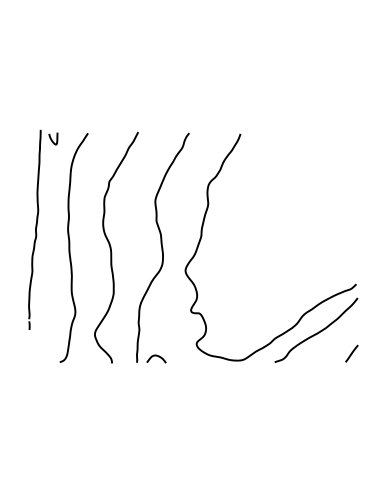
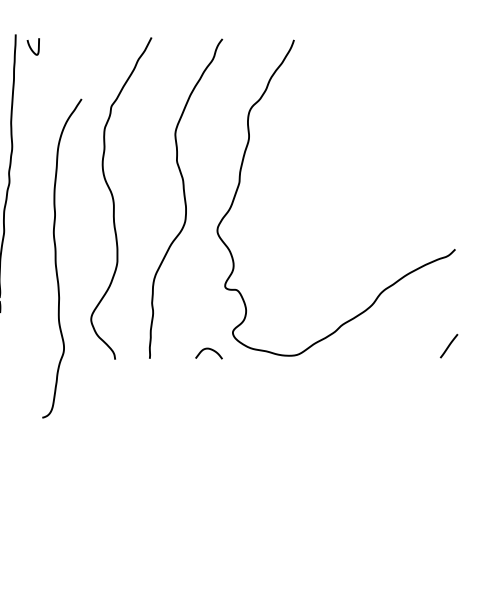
curve: (70, 247) -> (57, 258), moved
curve: (318, 331) -> (402, 315), removed
curve: (156, 356) -> (209, 350), moved

